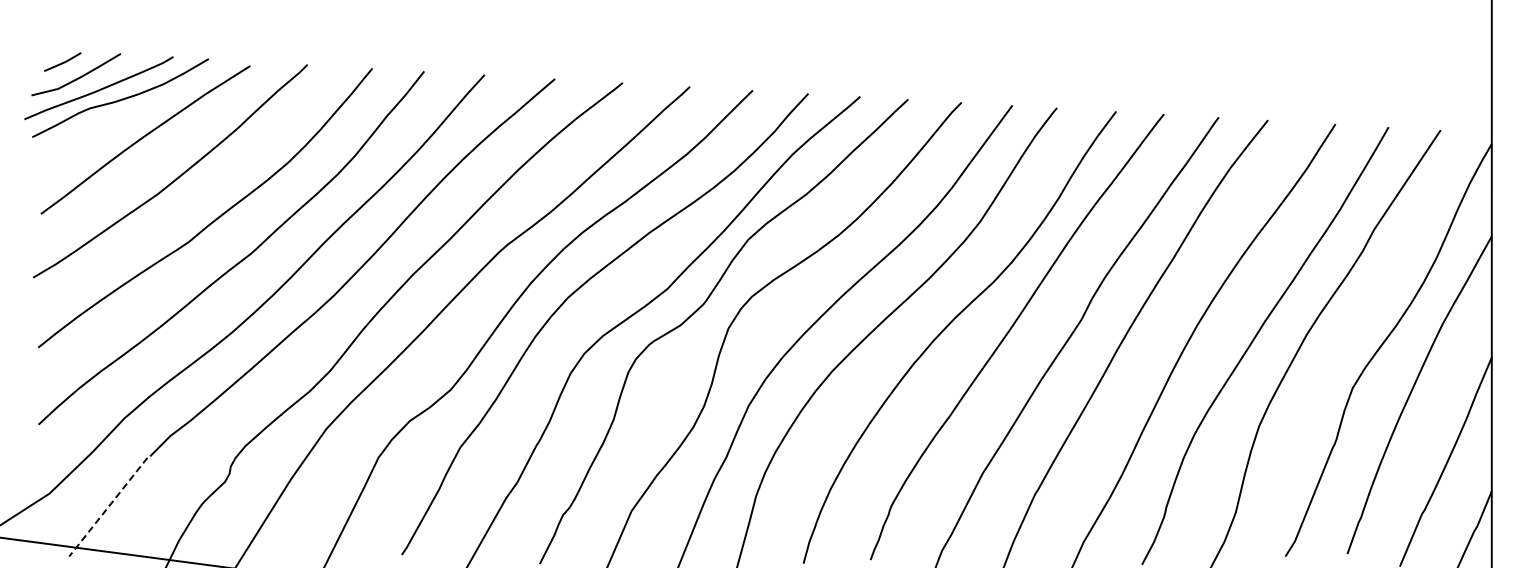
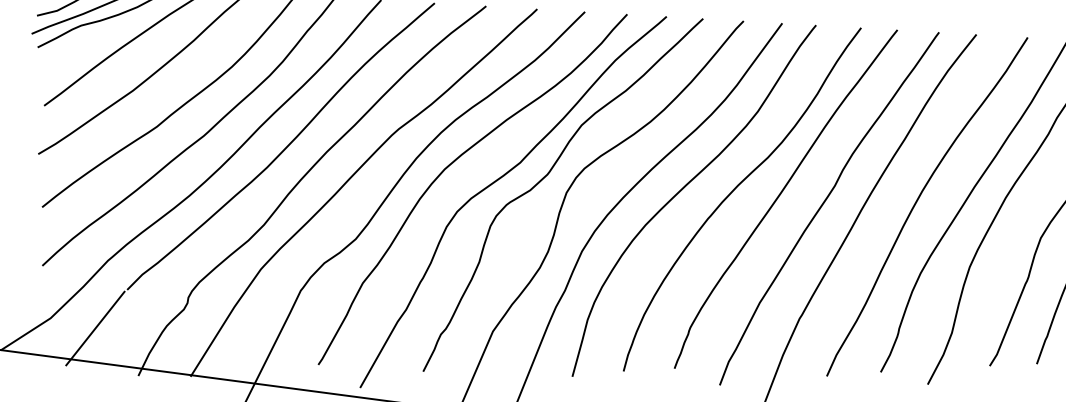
line: (108, 507) -> (95, 328), dashed -> solid

